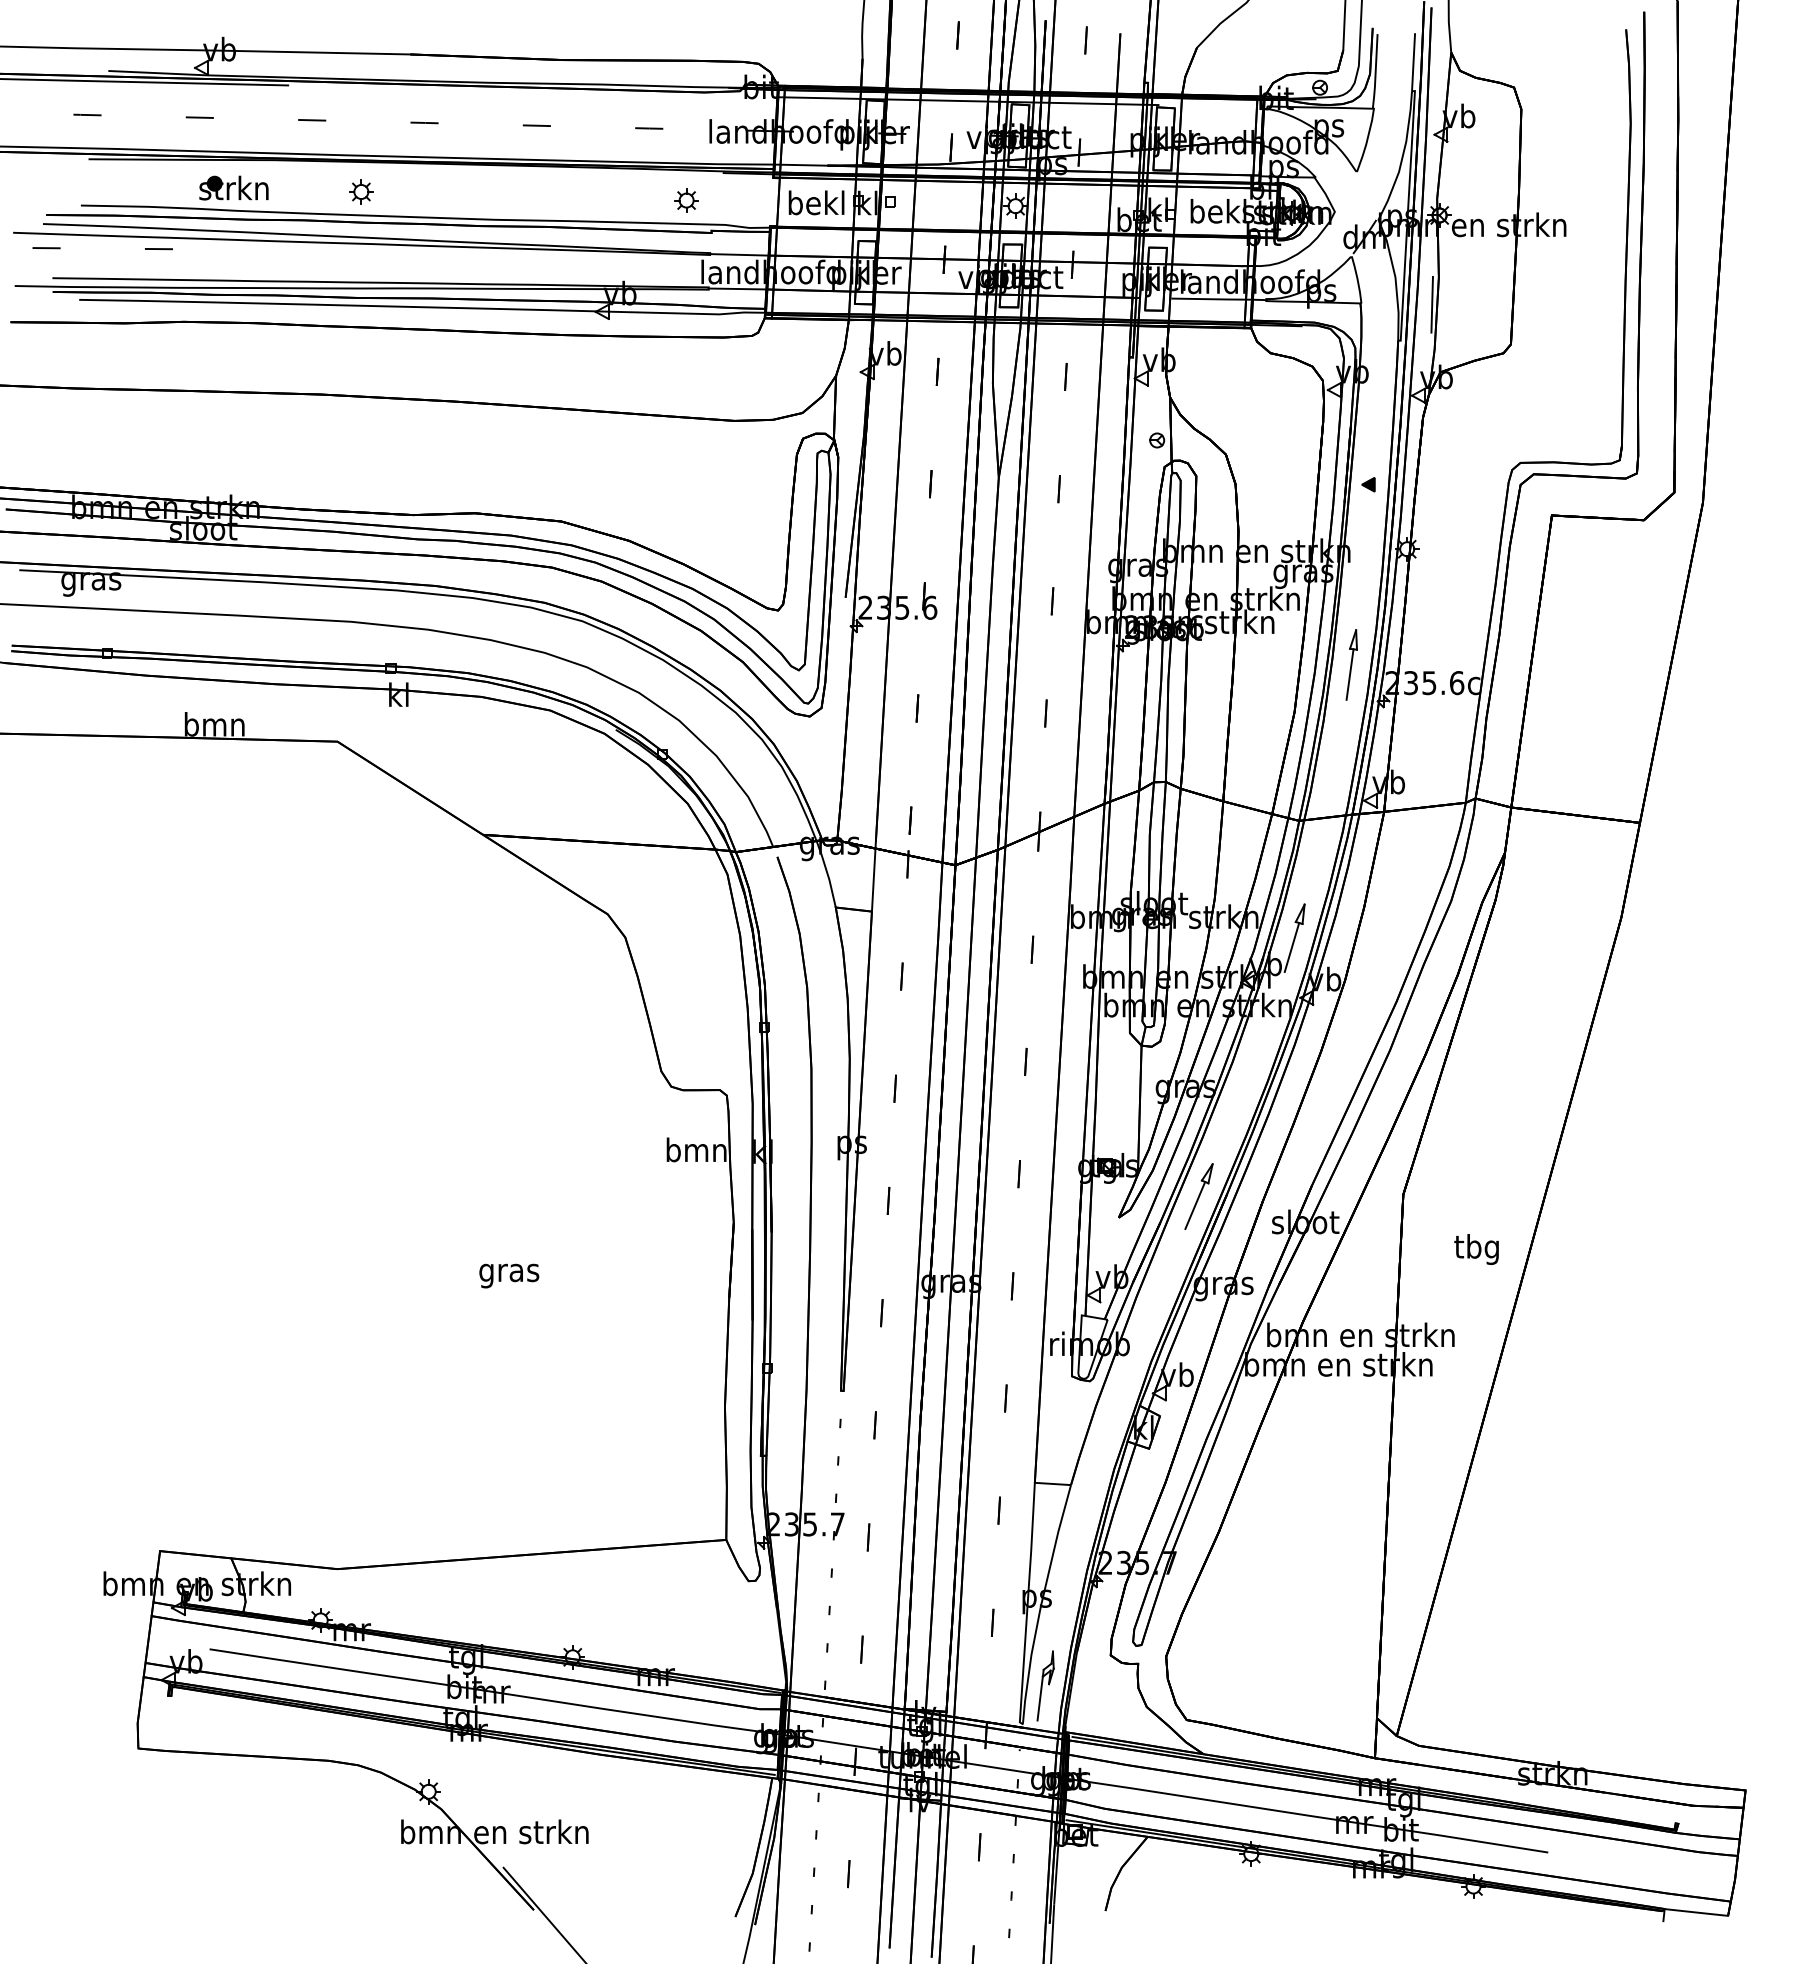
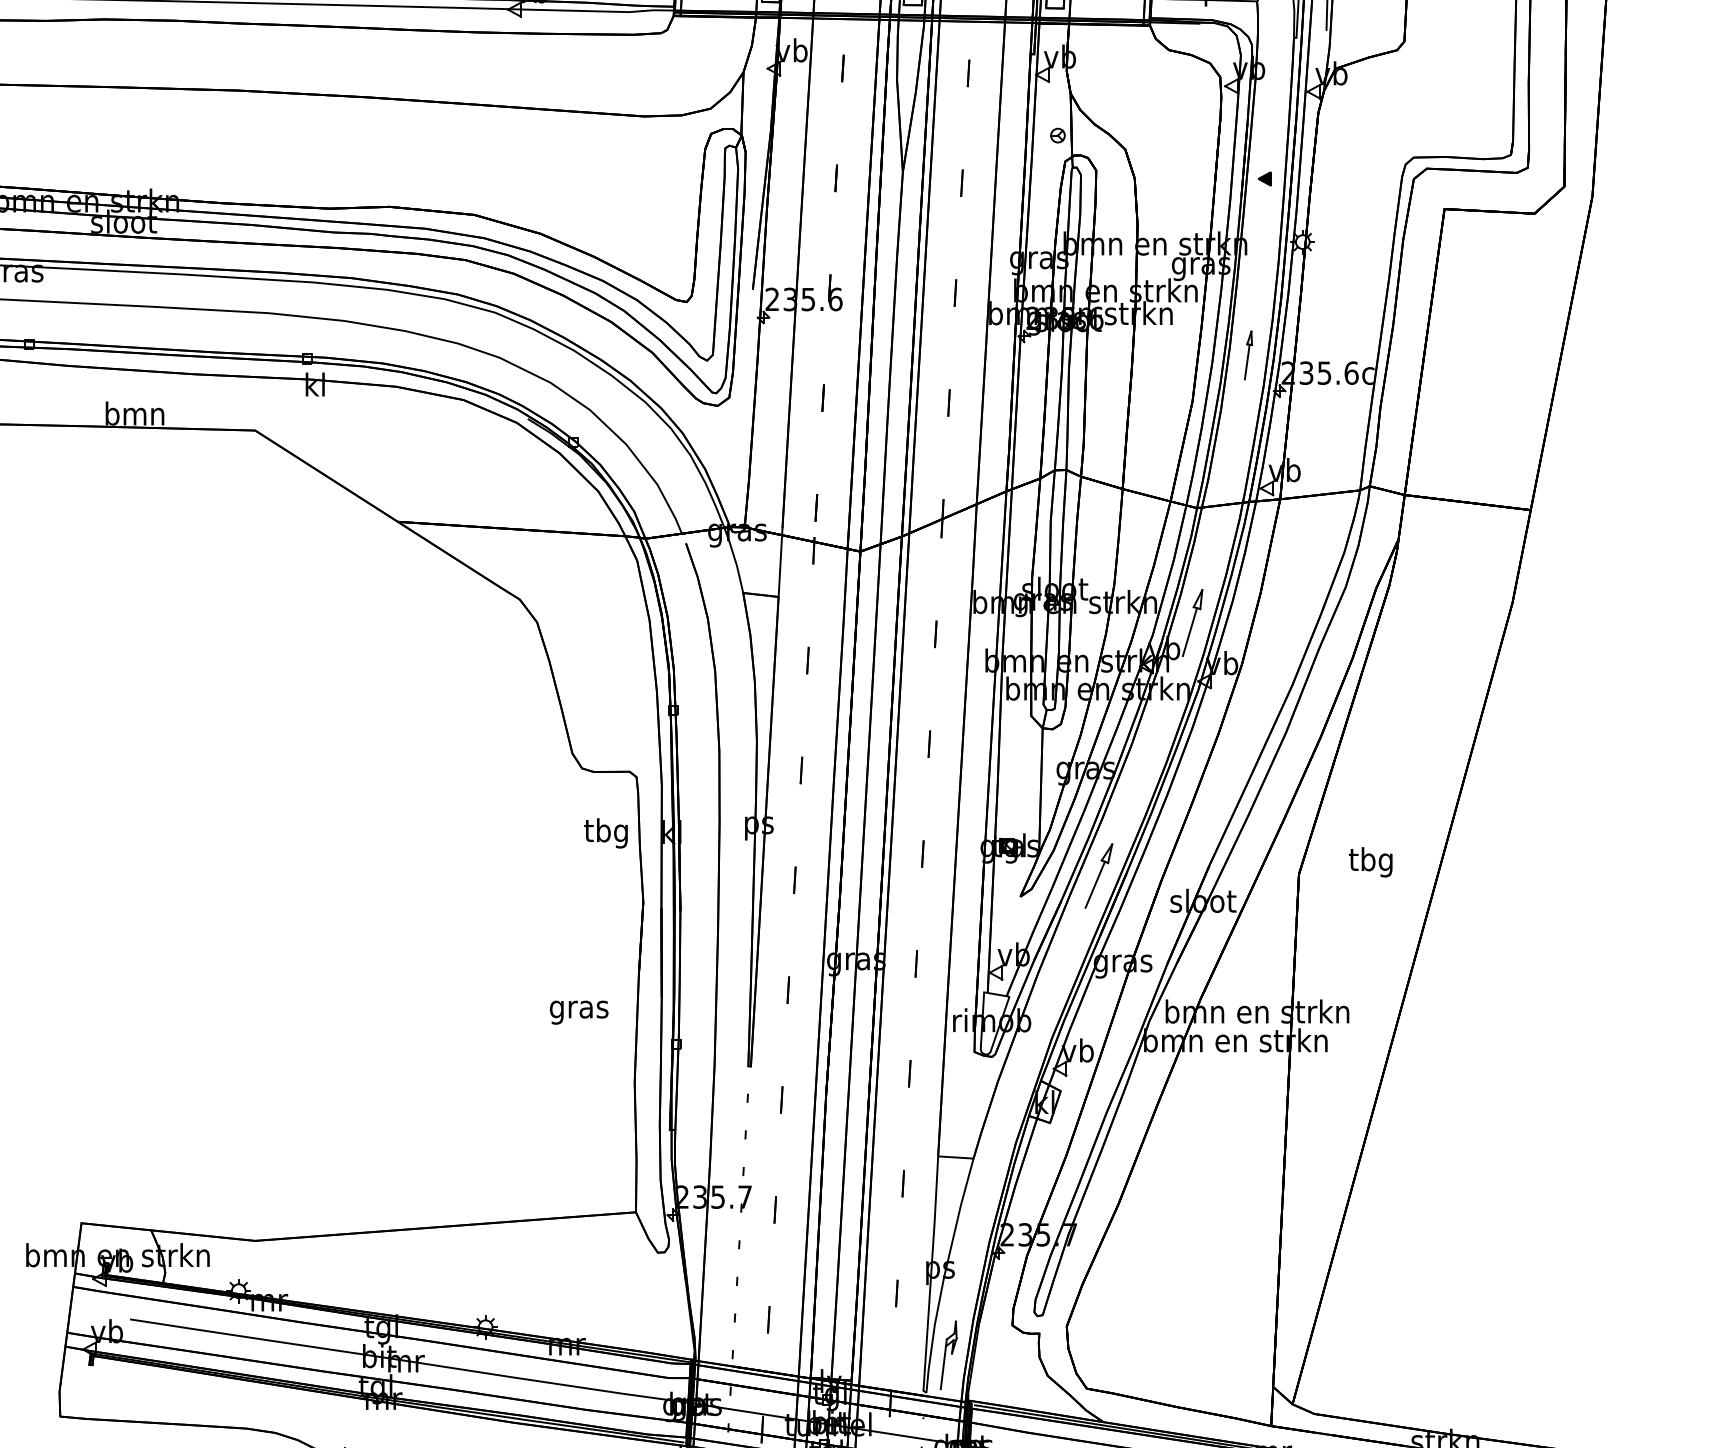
part: (1351, 664) -> (1248, 354), size x0.7
text: (696, 1152) -> (606, 832), bmn -> tbg
text: (1476, 1249) -> (1370, 862), moved
text: (509, 1275) -> (579, 1012), moved

